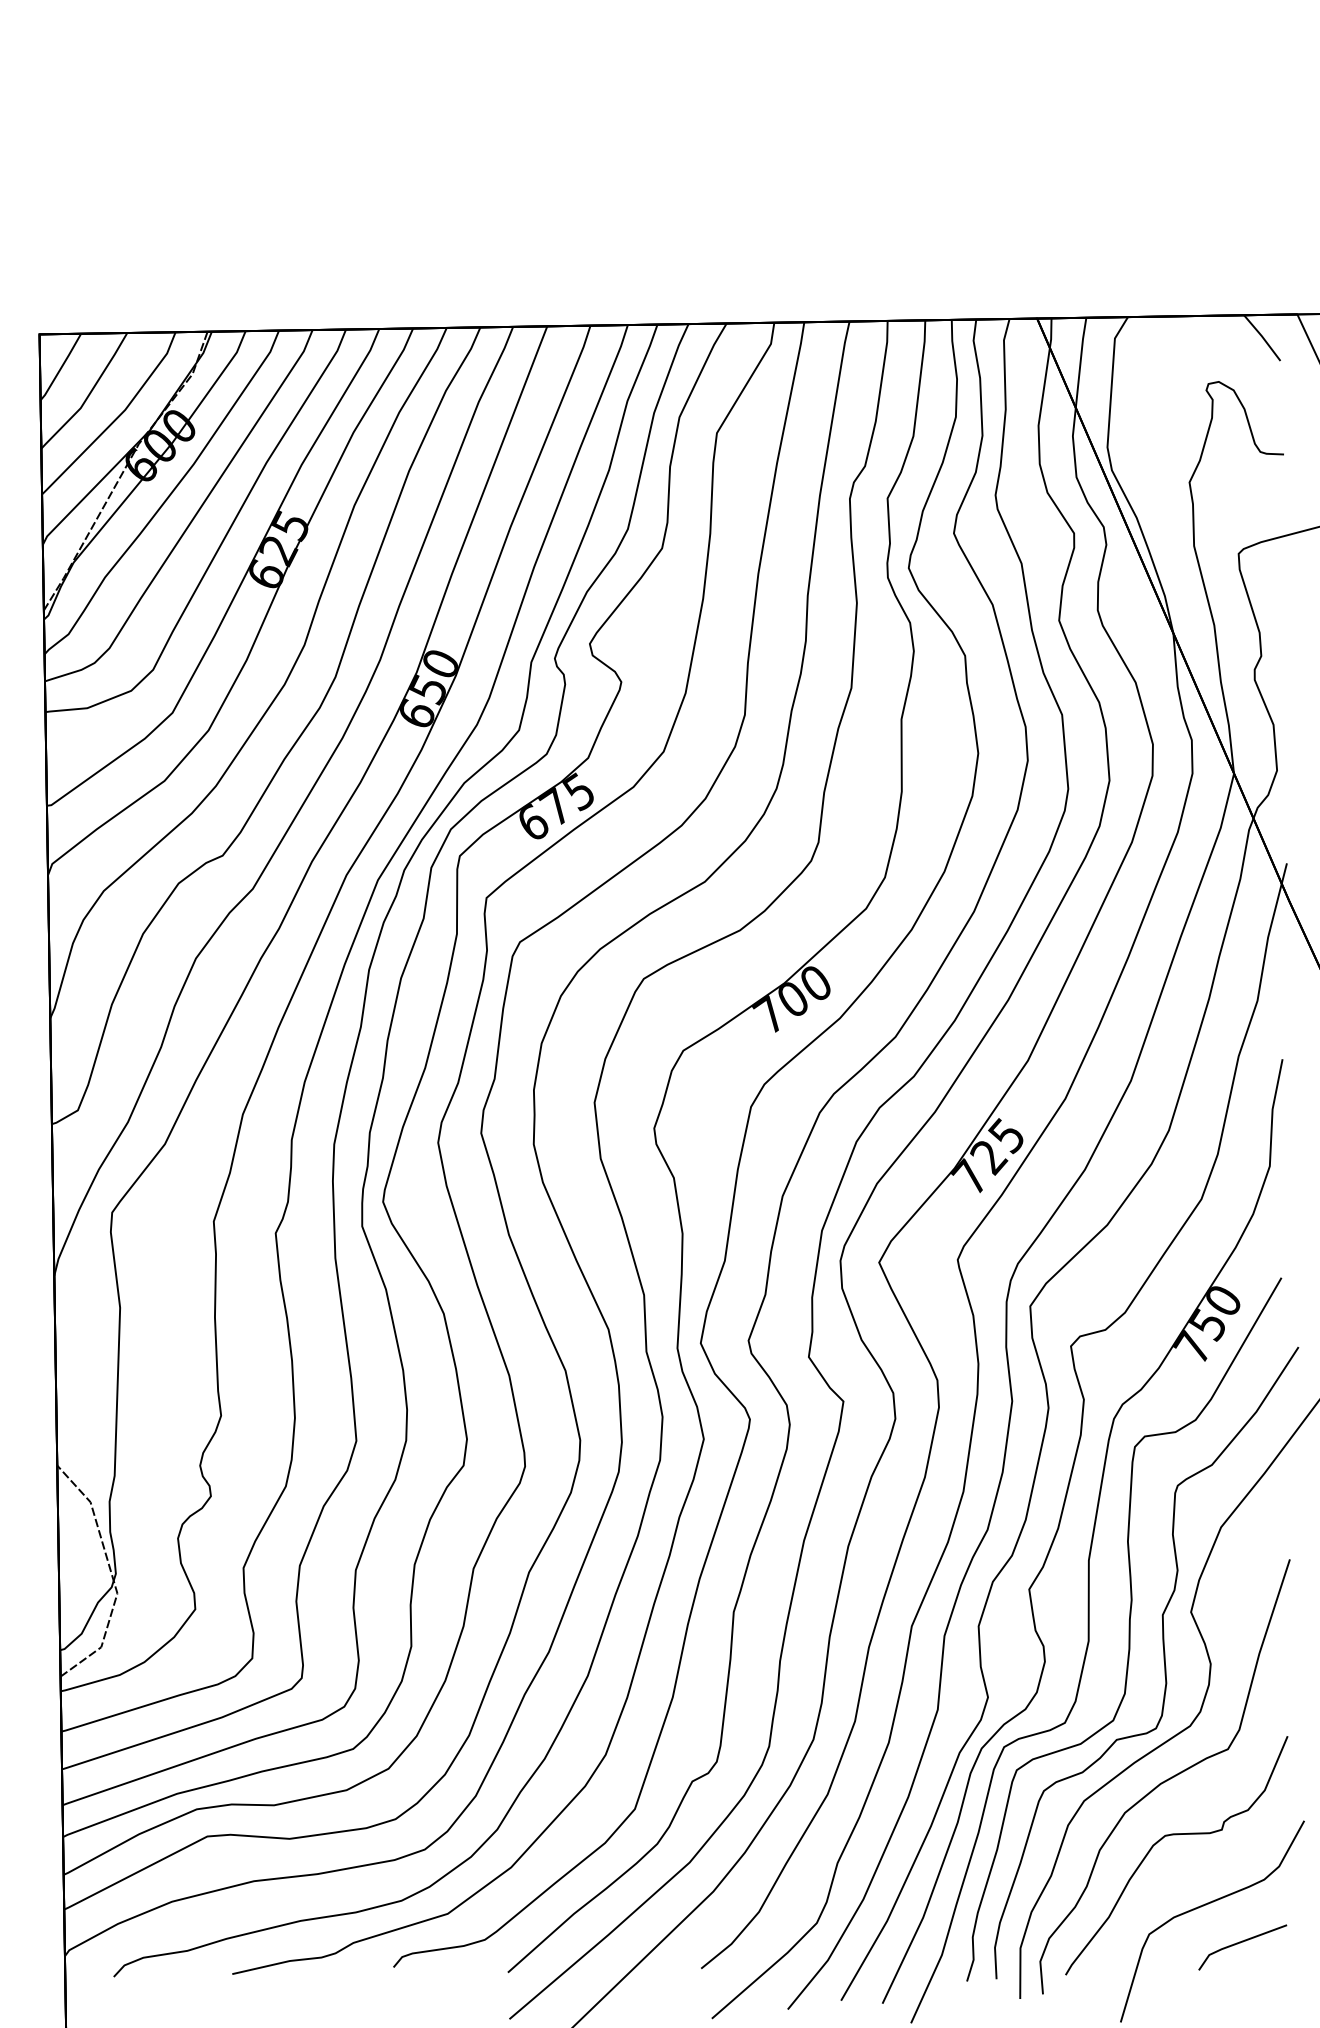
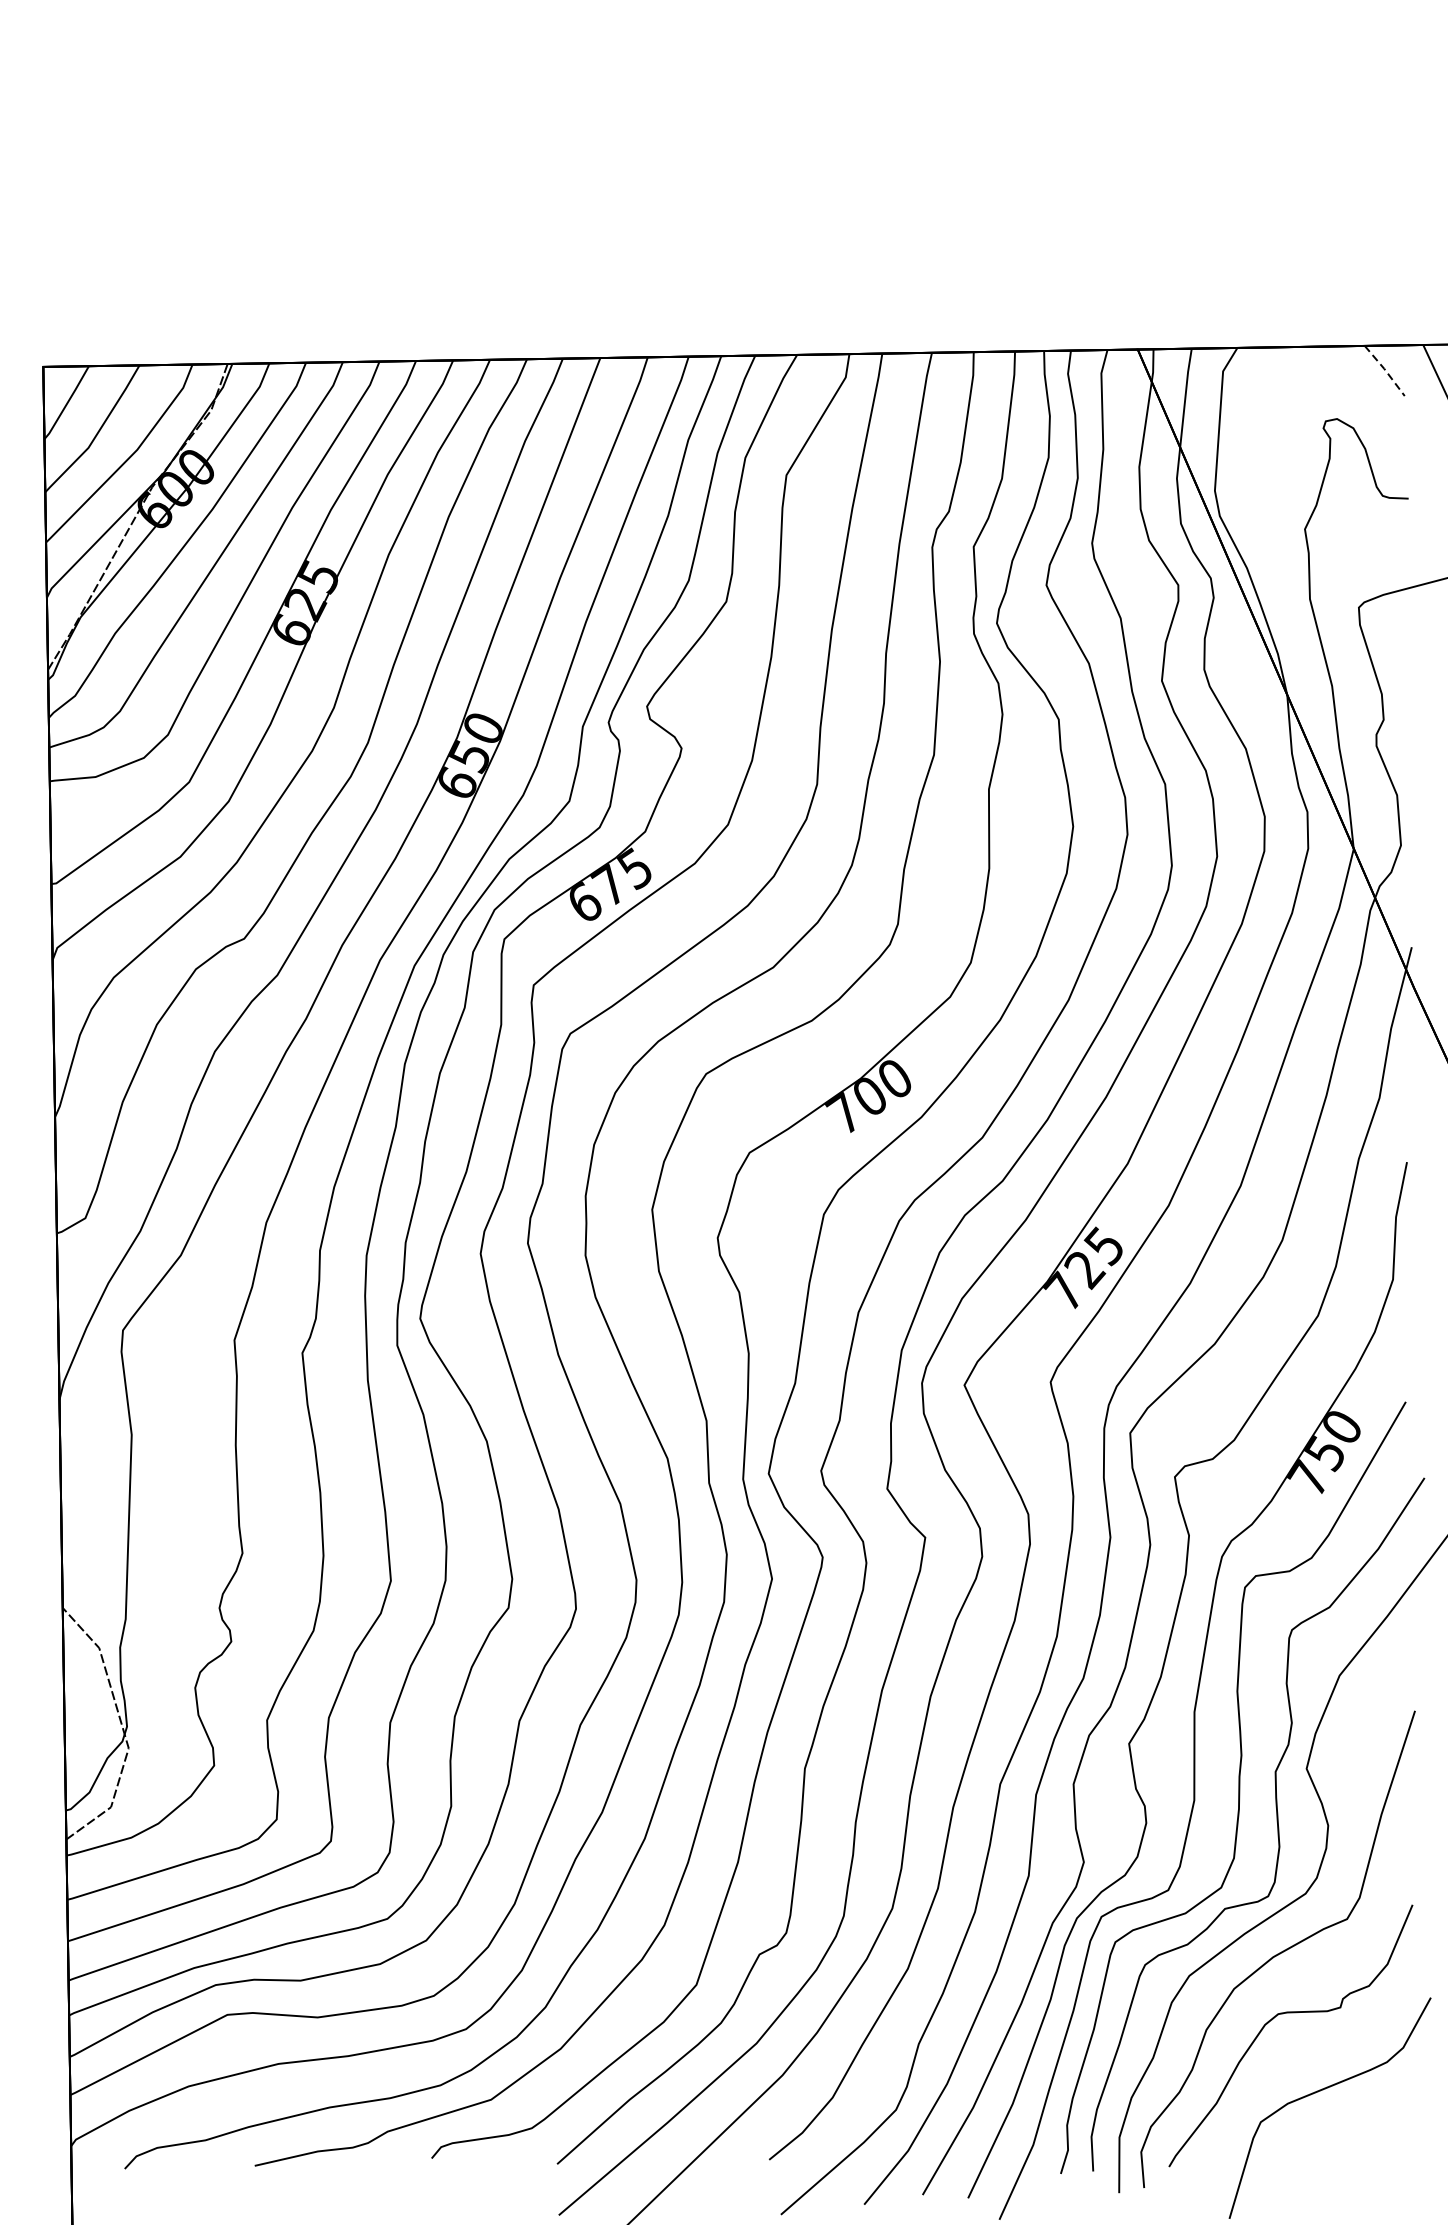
line: (1263, 337) -> (1386, 370), solid -> dashed
line: (1240, 1943) -> (1360, 2132), removed

